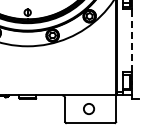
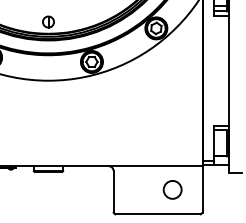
line: (131, 40) -> (229, 70), dashed -> solid
part: (88, 108) -> (171, 188), moved

